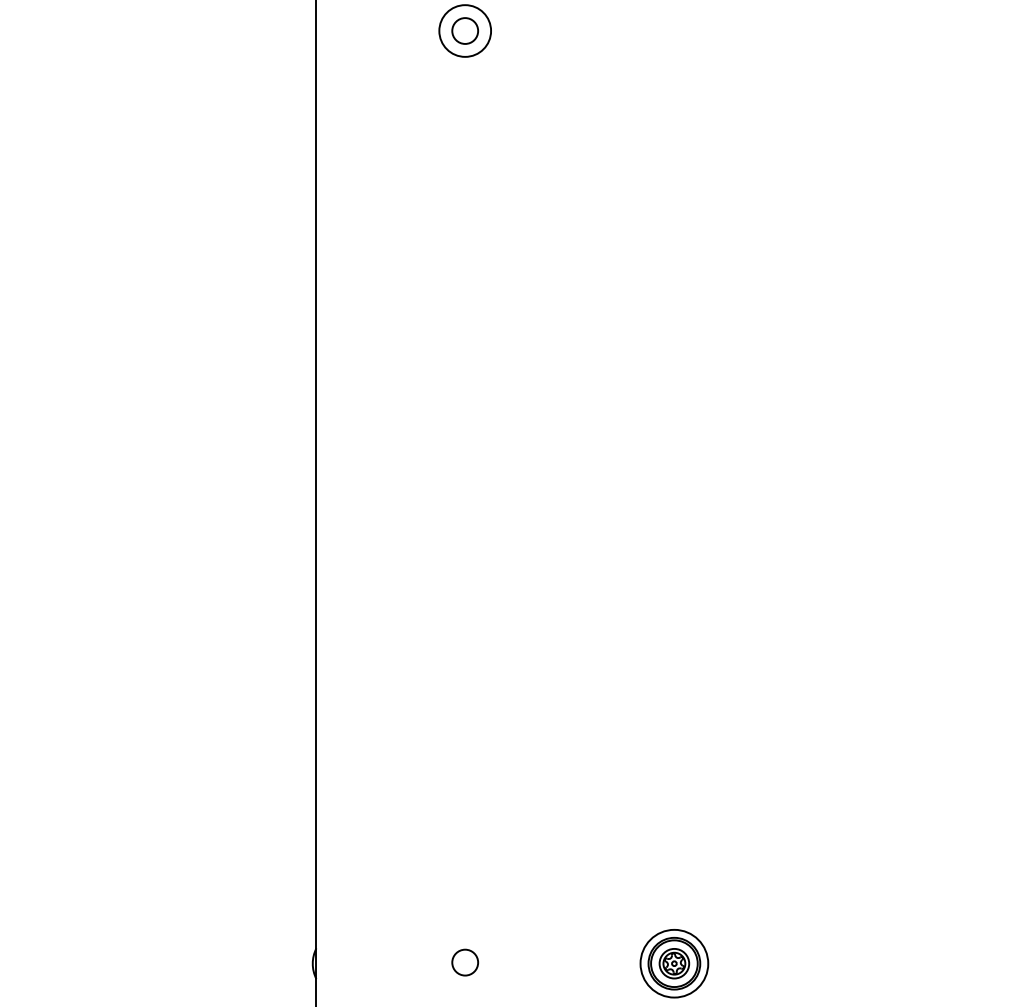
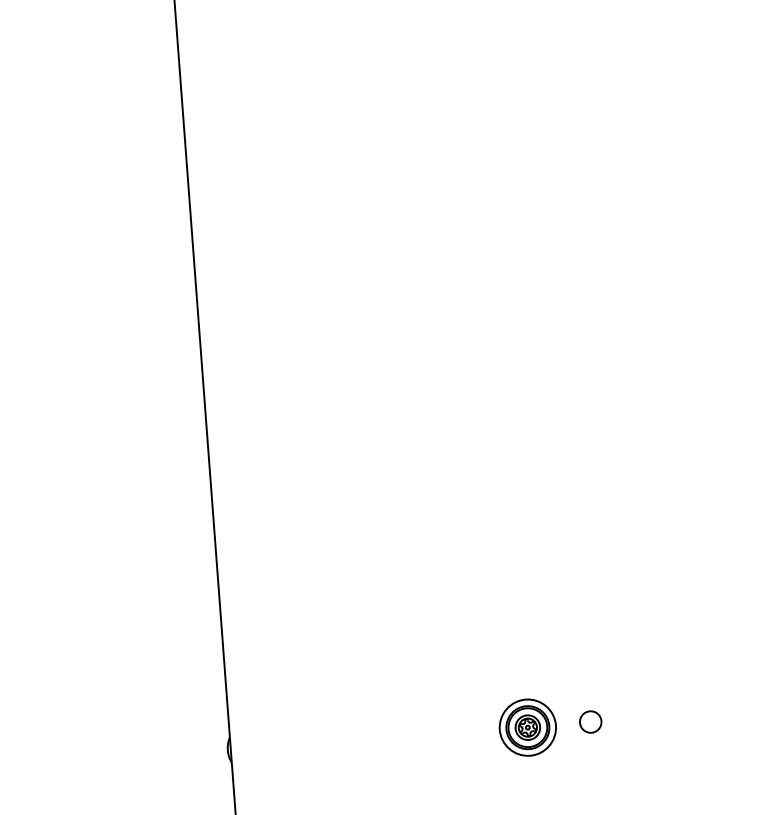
circle: (464, 962) -> (590, 721), moved

